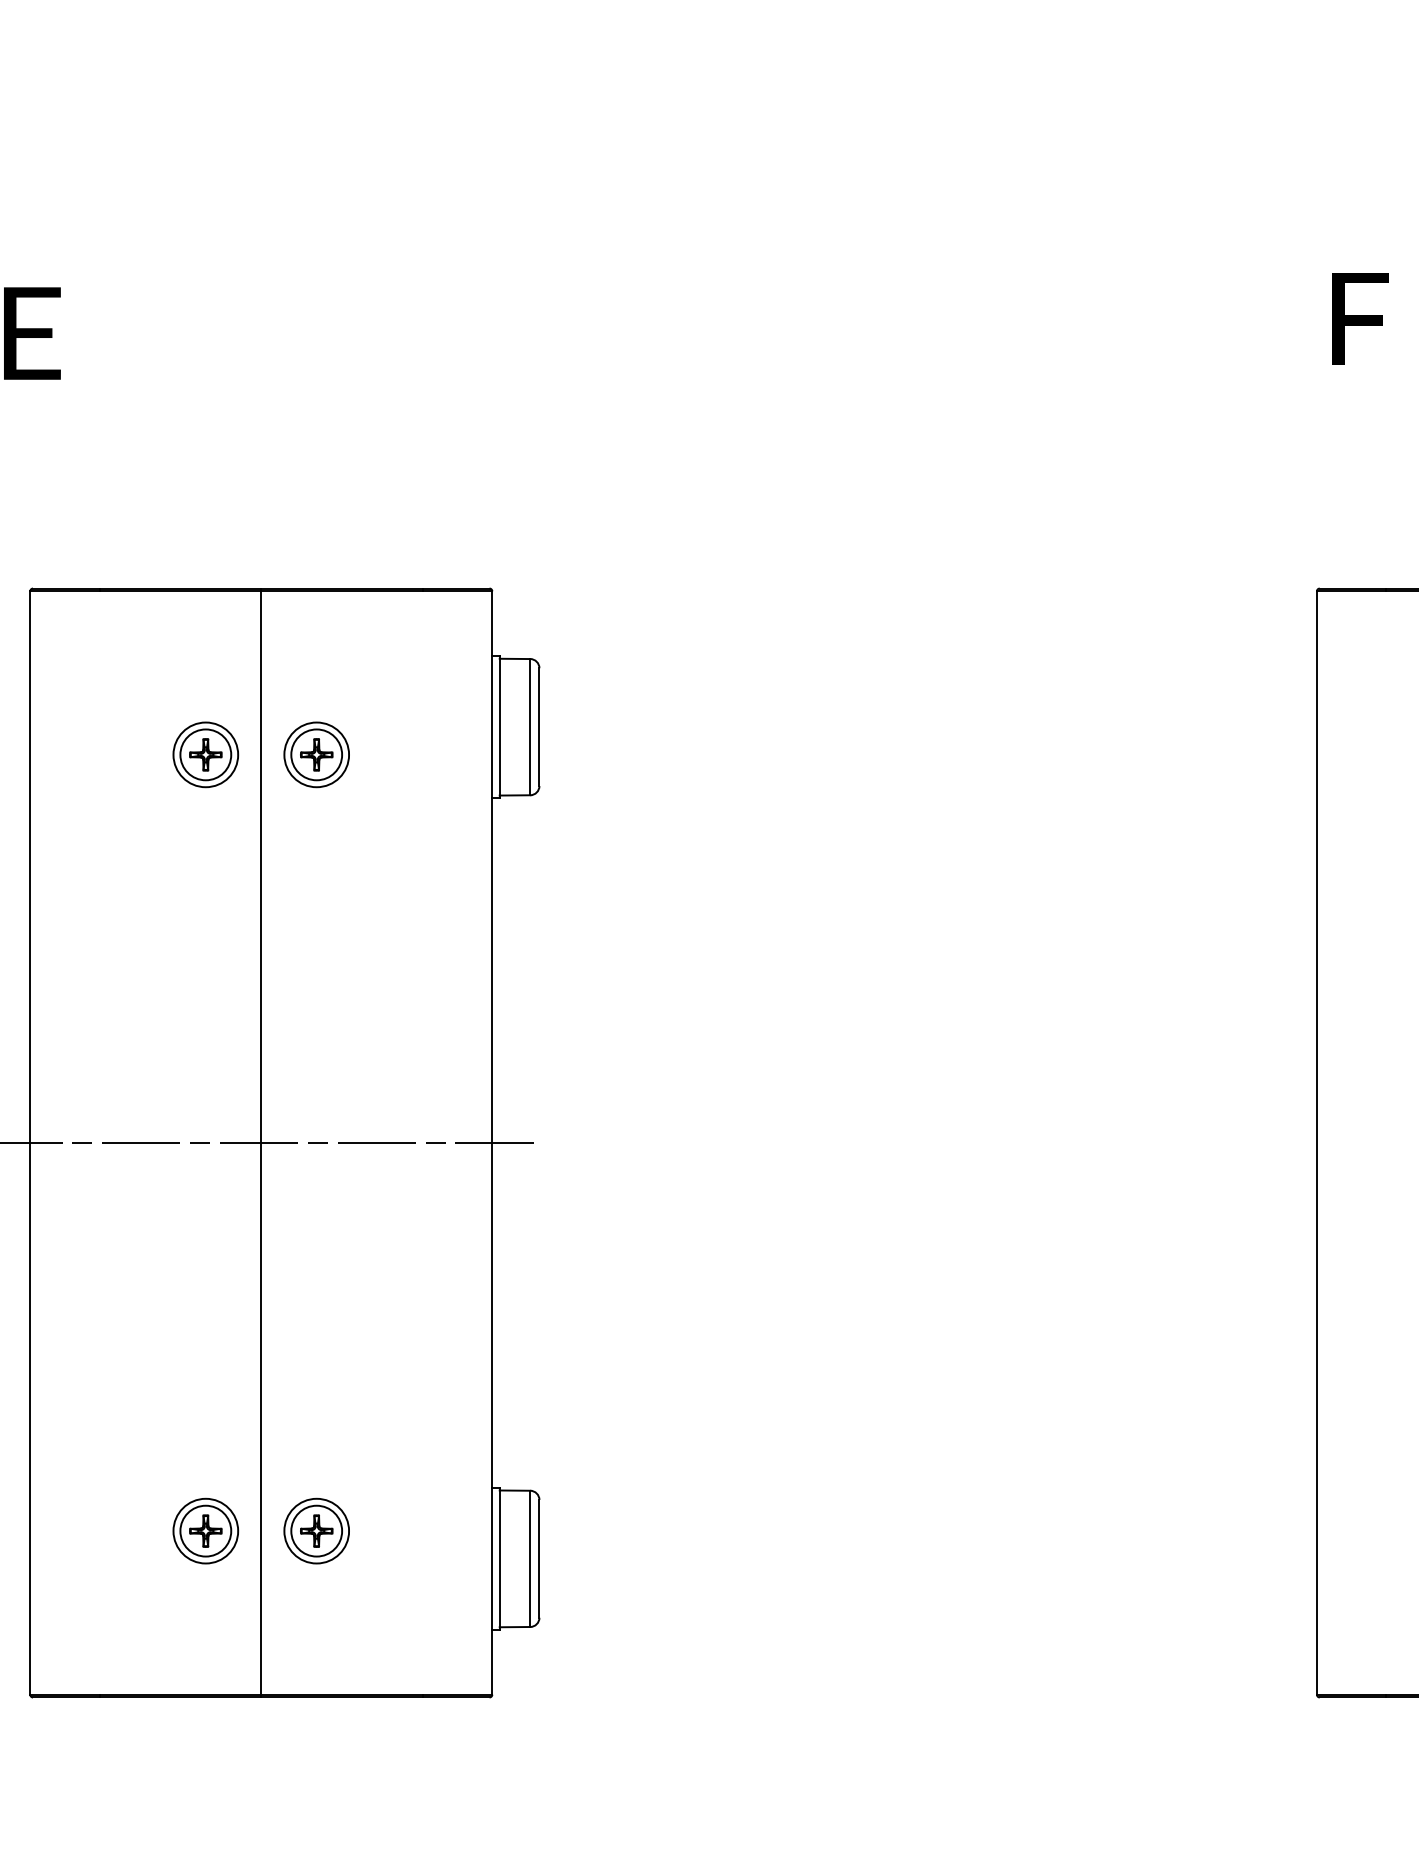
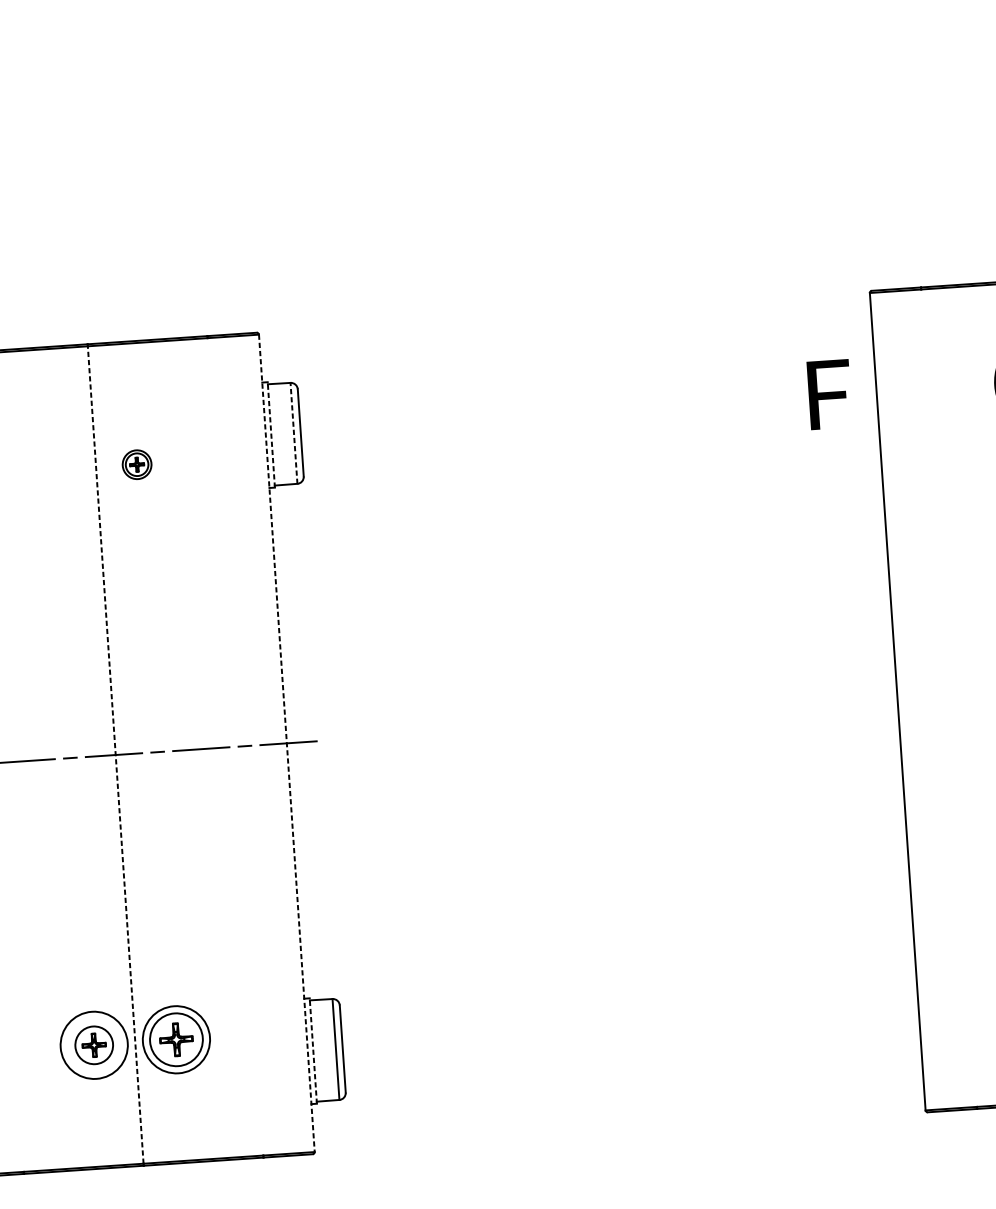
text: (1360, 318) -> (829, 394), moved
line: (499, 726) -> (271, 434), solid -> dashed
line: (530, 726) -> (294, 432), solid -> dashed
part: (205, 754) -> (54, 470), removed
part: (316, 754) -> (136, 464), size x0.6
line: (261, 1143) -> (115, 755), solid -> dashed
line: (492, 1143) -> (287, 743), solid -> dashed
circle: (205, 1530) -> (93, 1044), size x1.4
part: (316, 1530) -> (176, 1039), size x1.4
line: (499, 1558) -> (313, 1050), solid -> dashed

